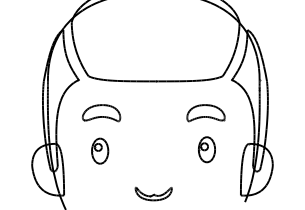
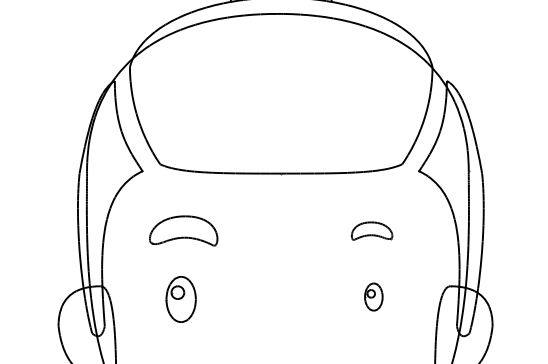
part: (205, 113) -> (371, 231), size x0.6
part: (206, 149) -> (372, 296), size x0.6

